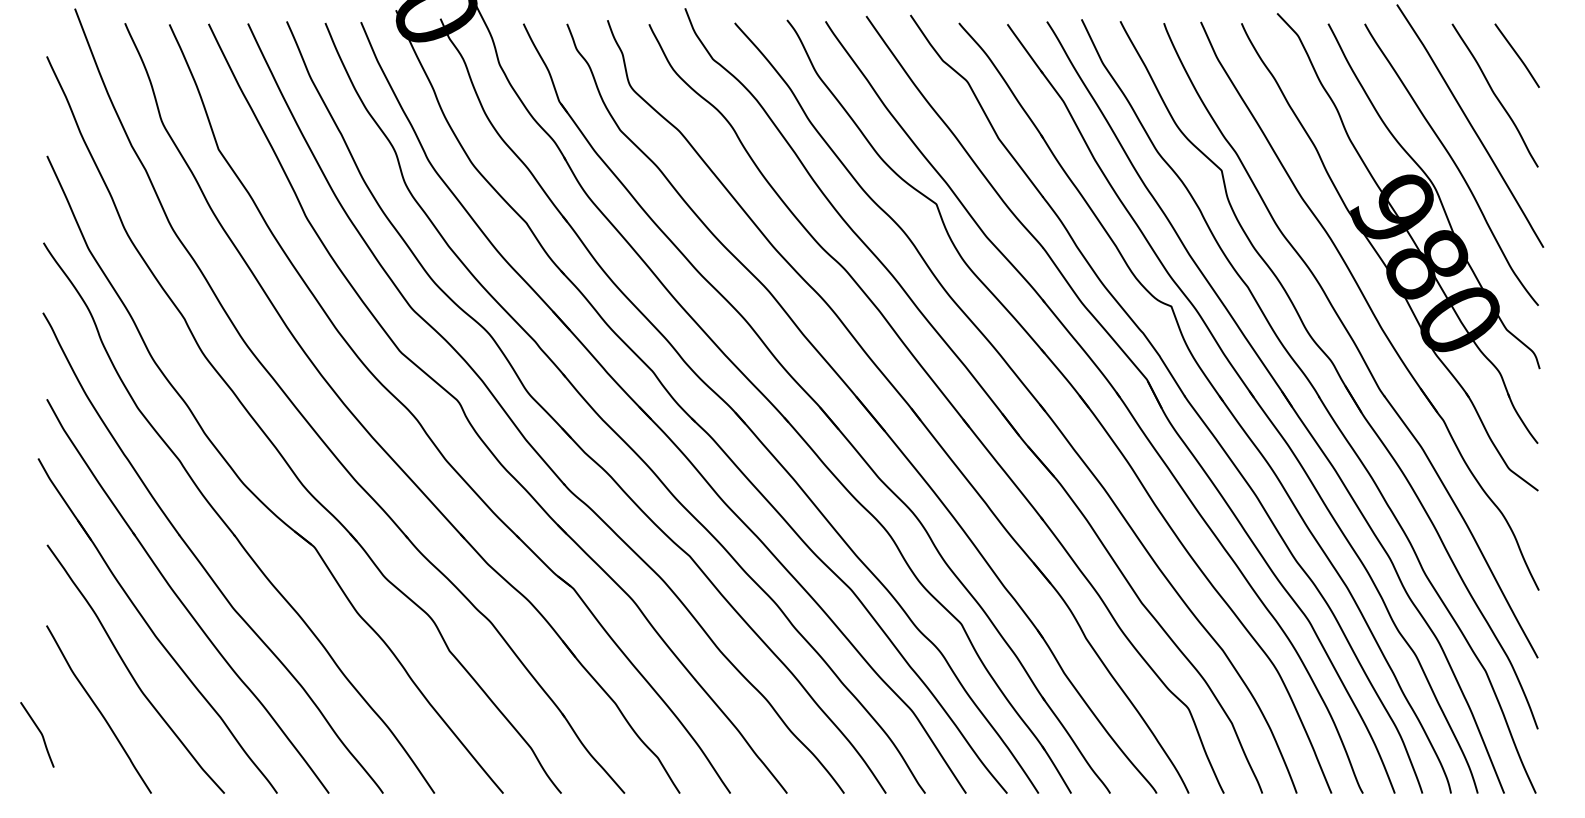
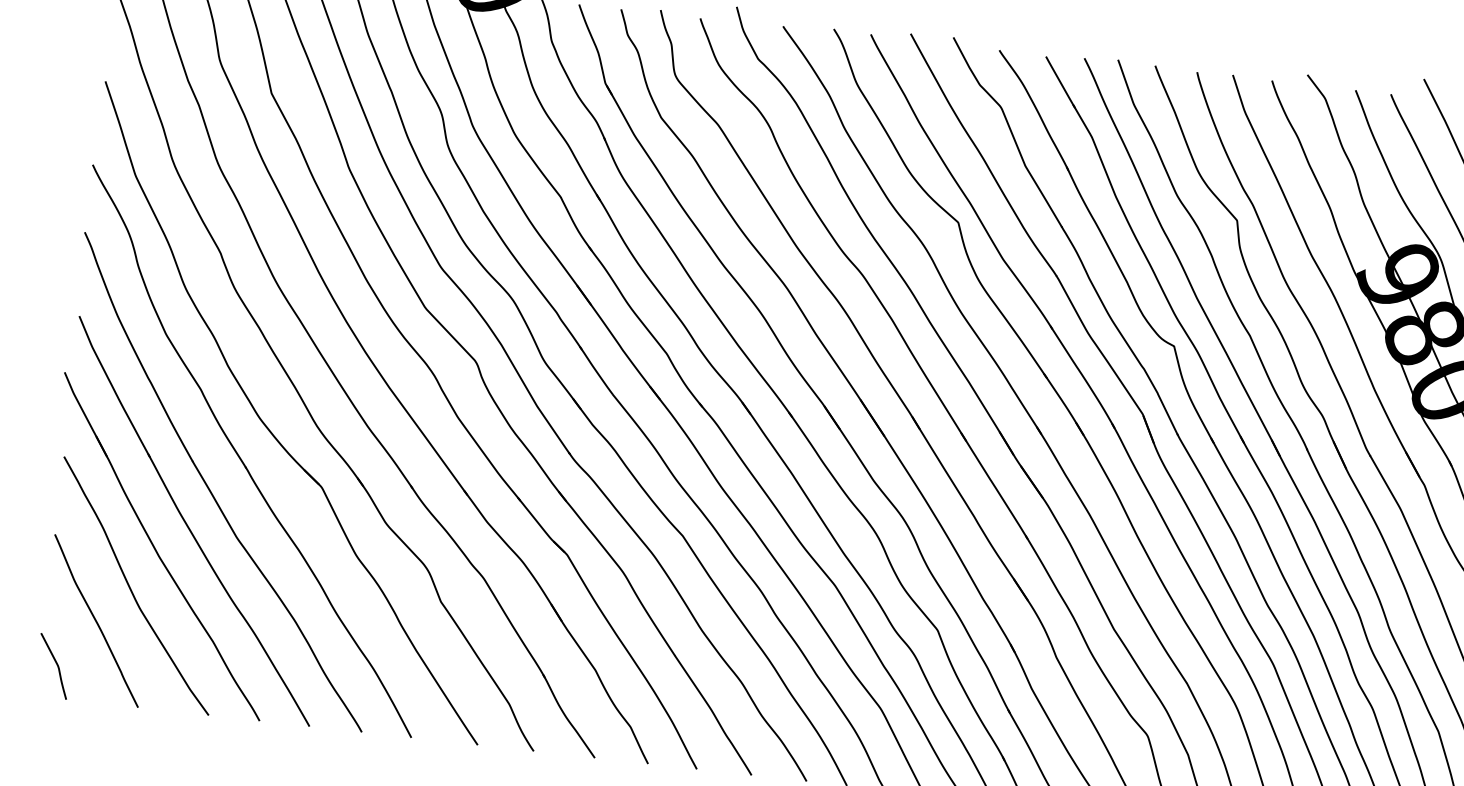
curve: (39, 732) -> (56, 664), moved

